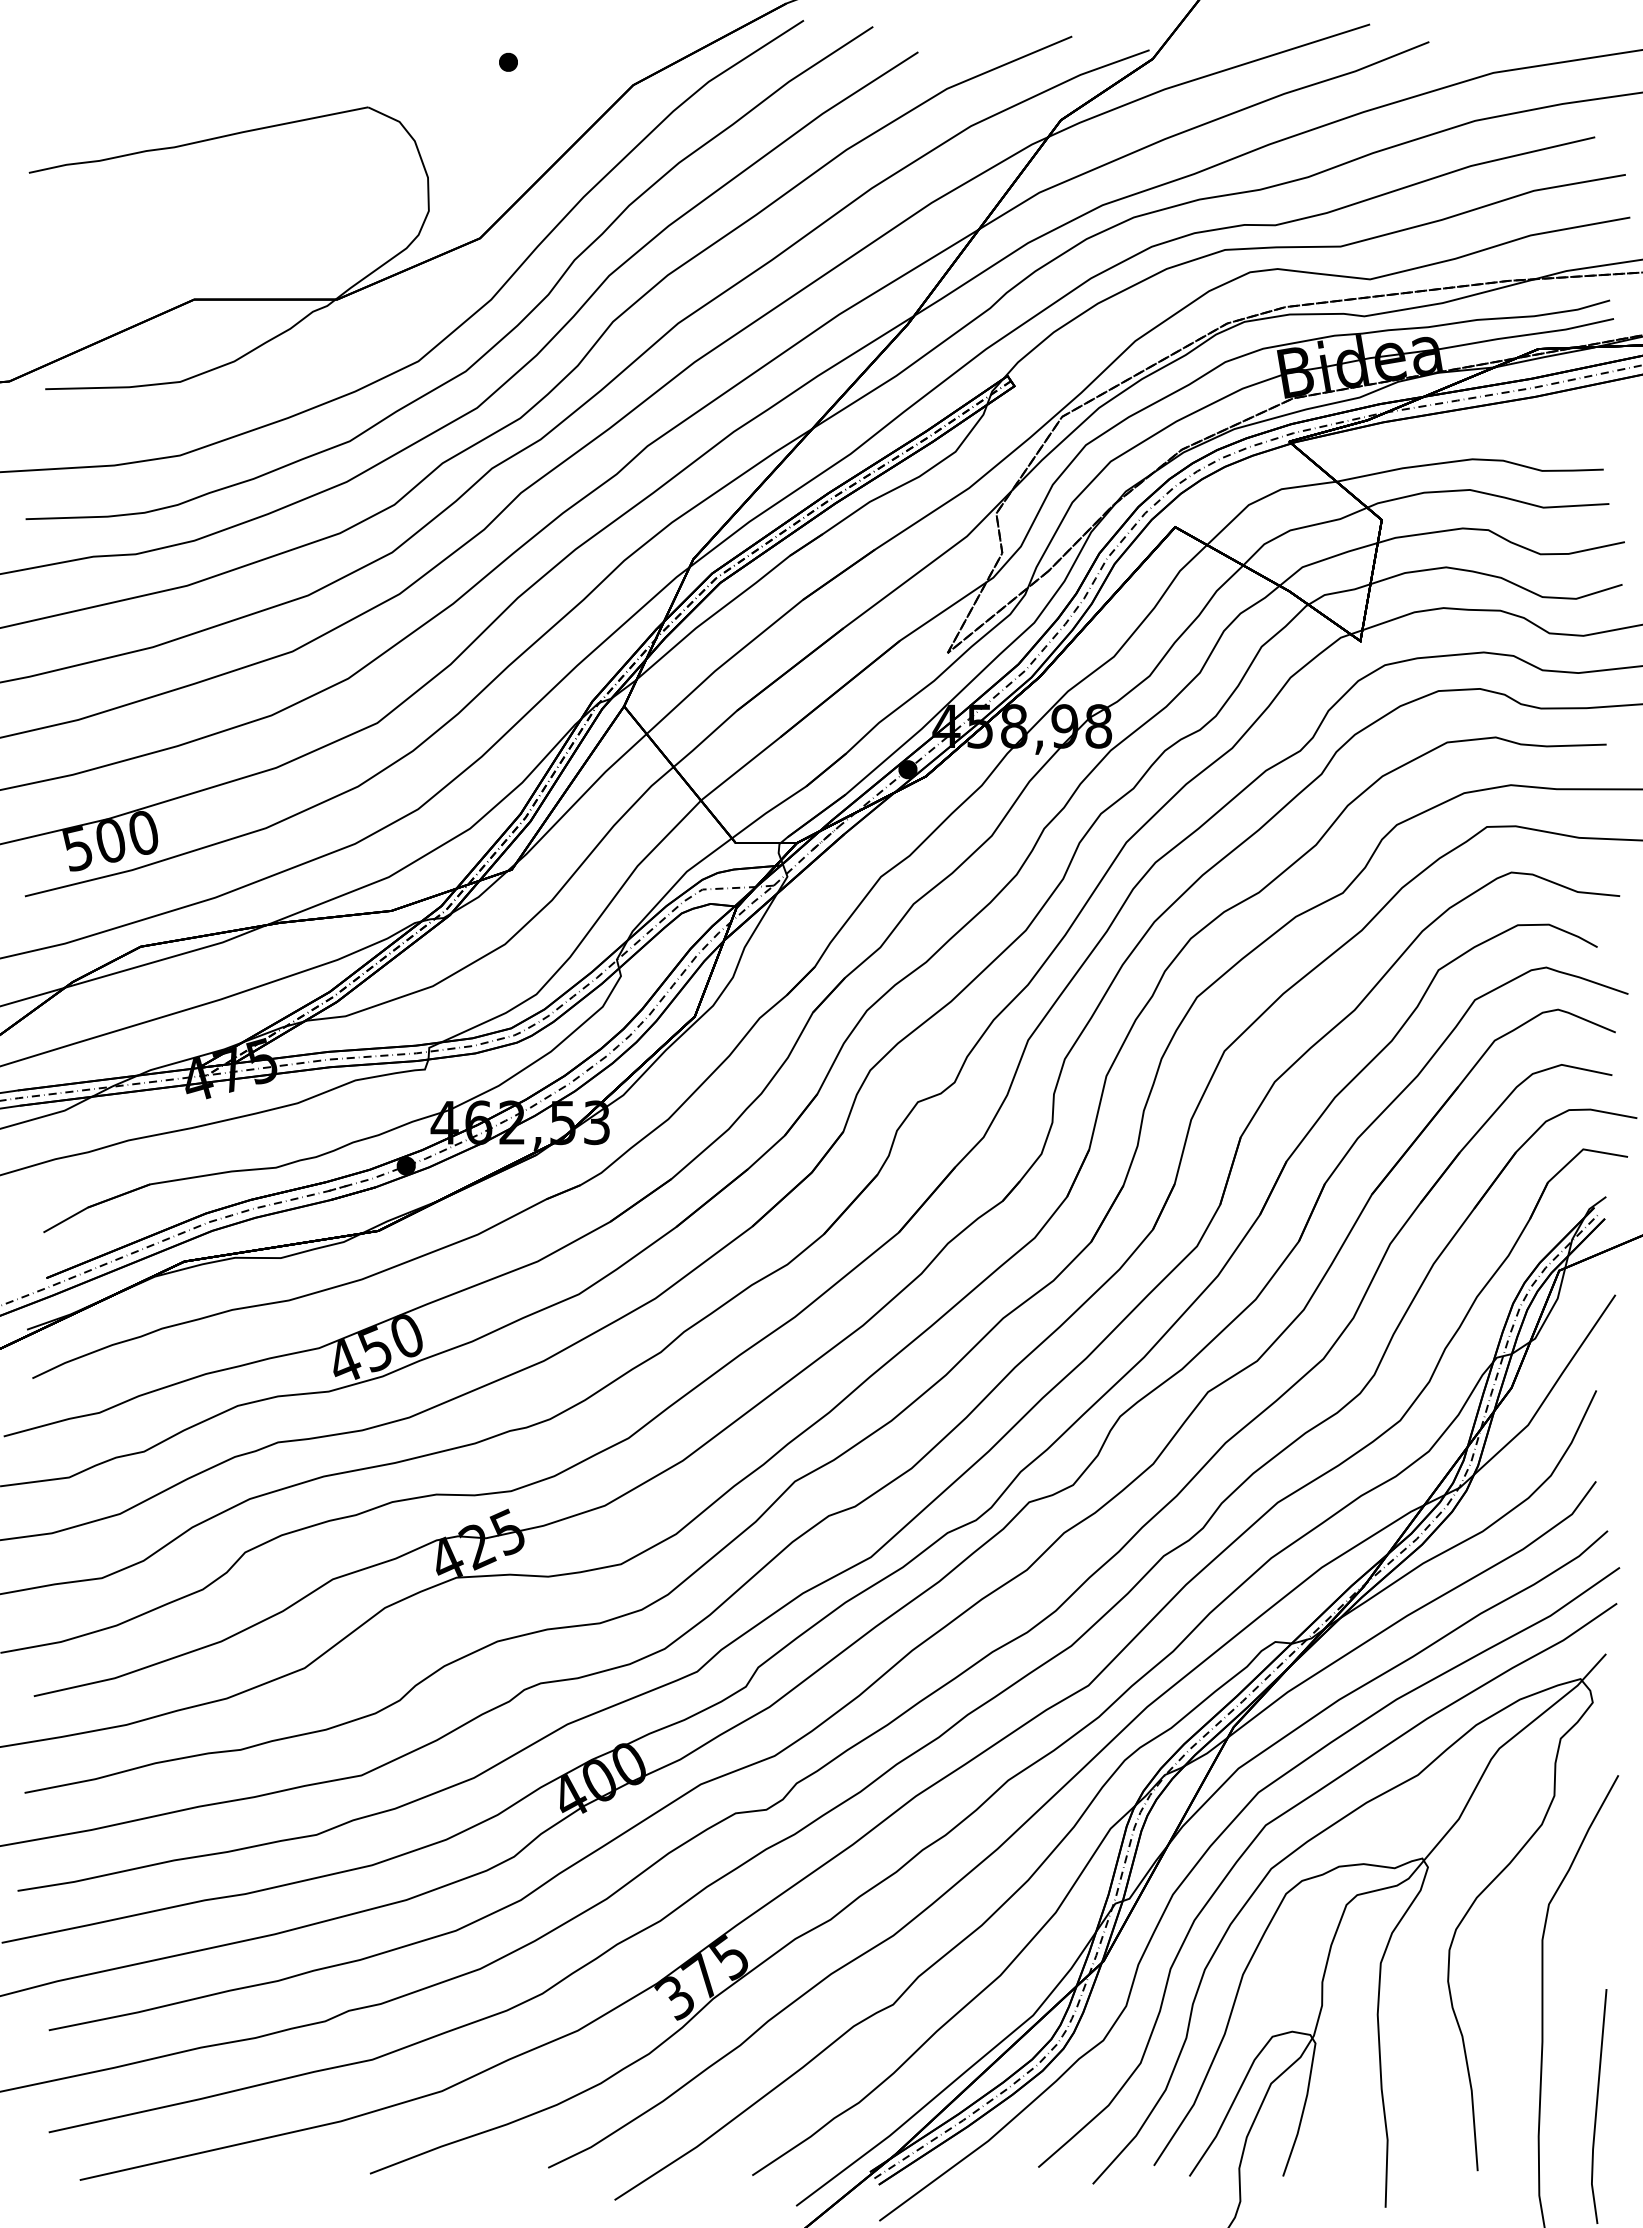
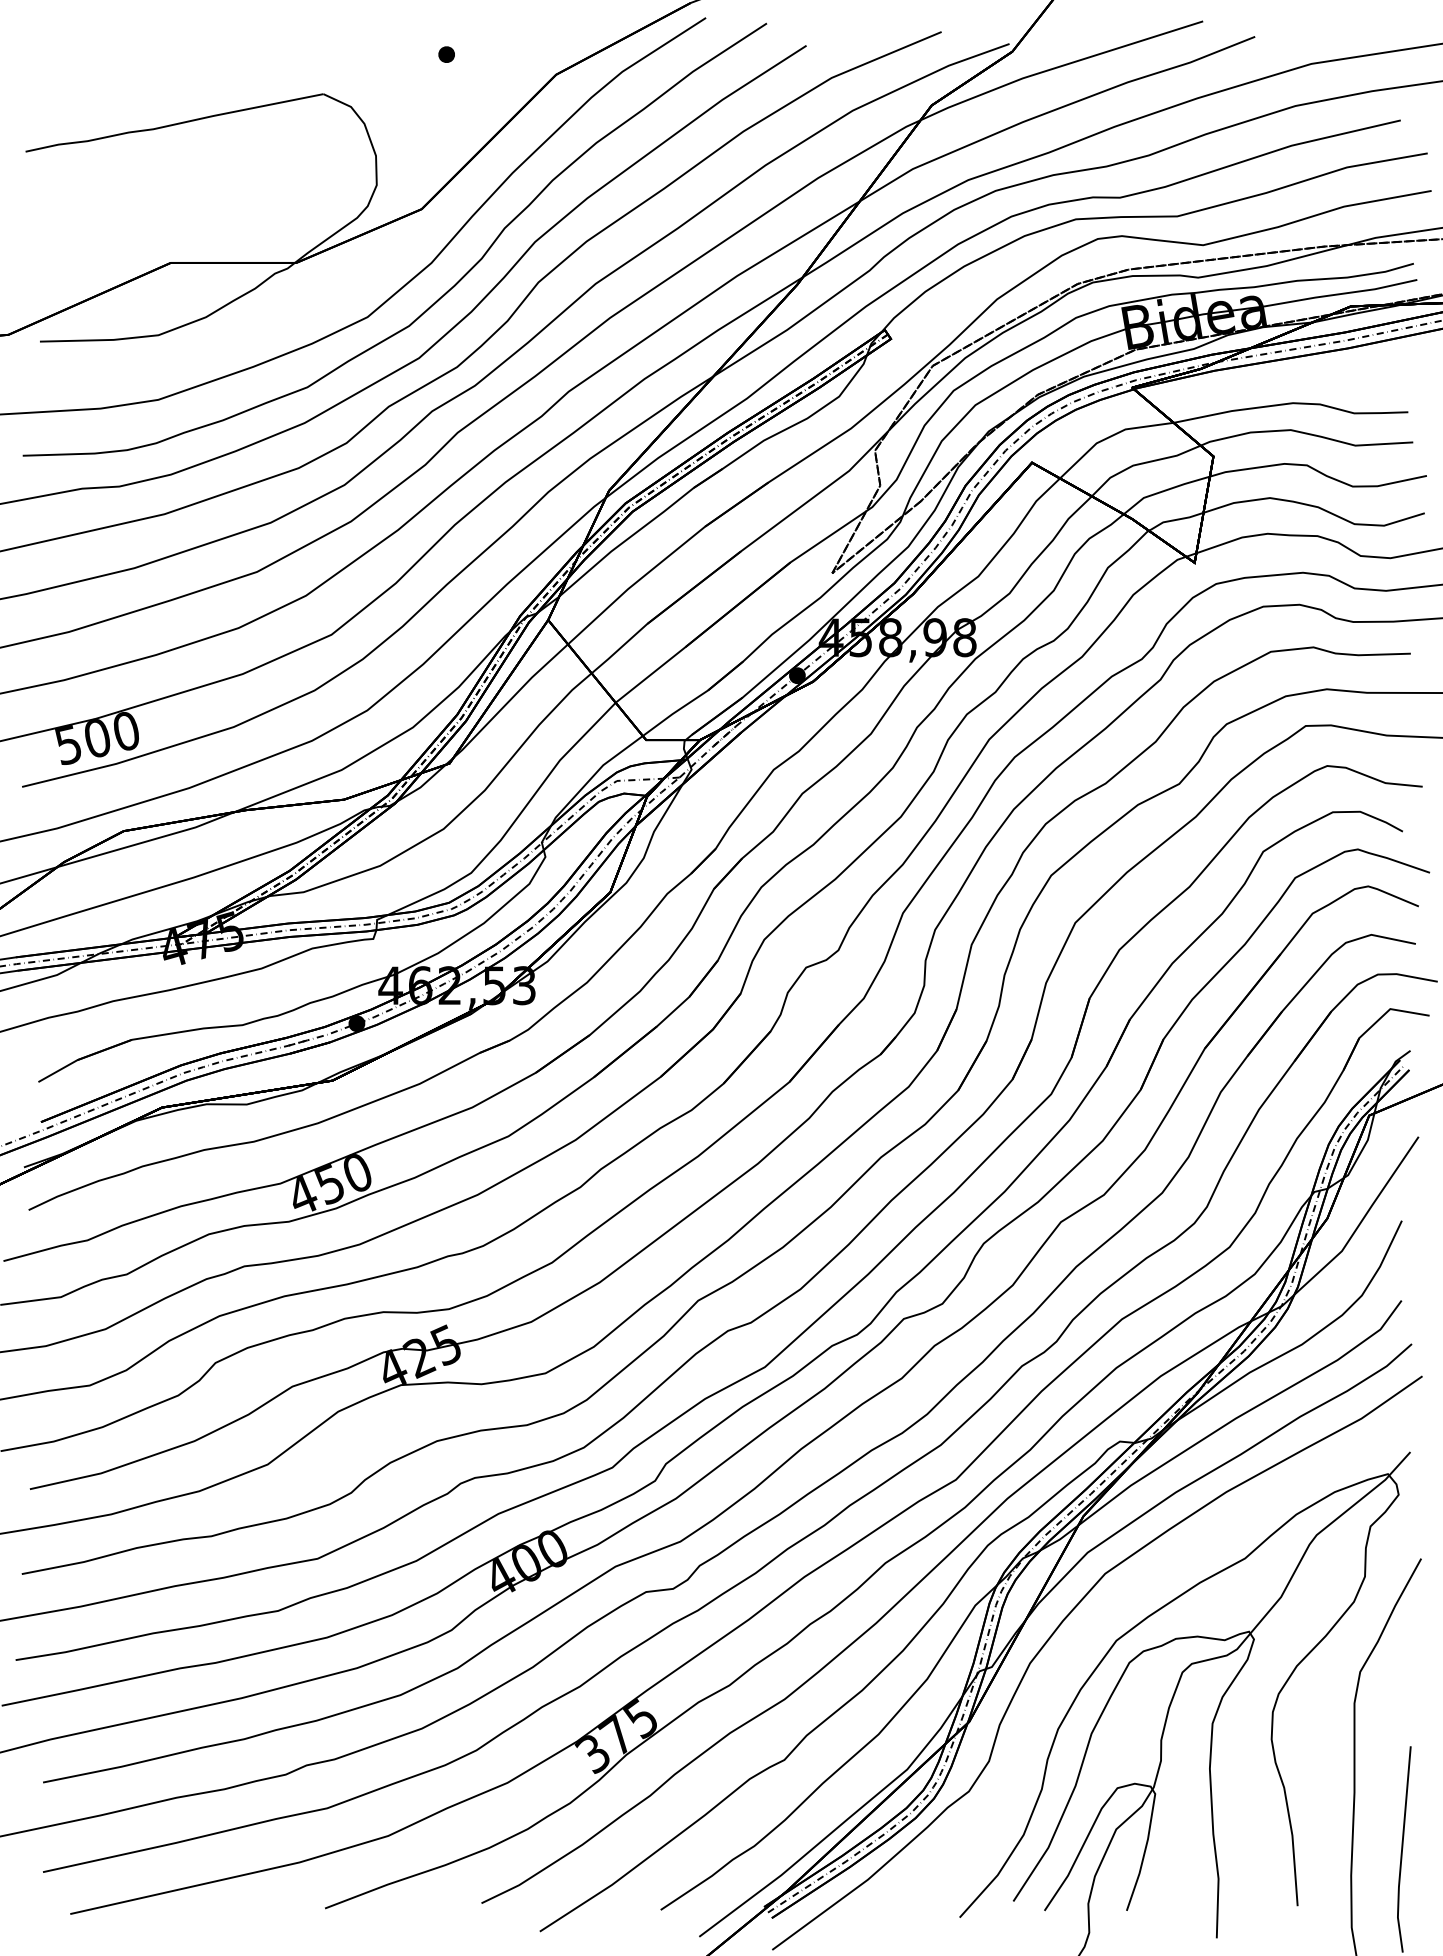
curve: (1281, 1816) -> (1125, 1594), removed

